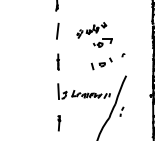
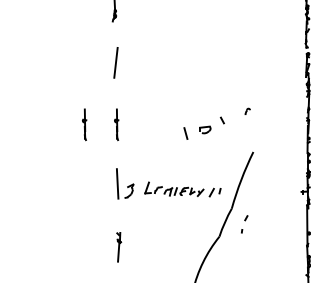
part: (94, 34) -> (189, 69), removed
line: (41, 61) -> (83, 123), added

